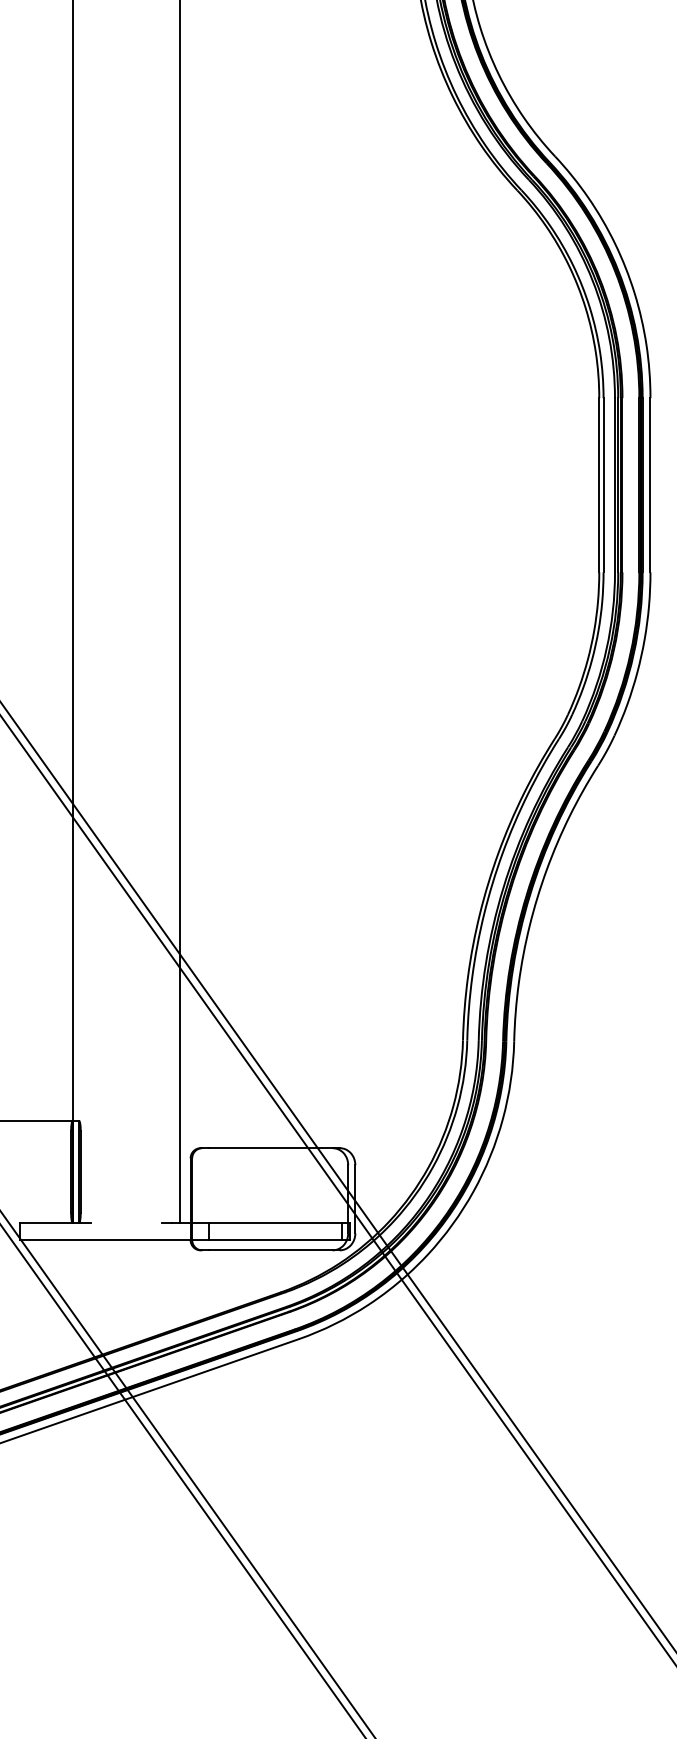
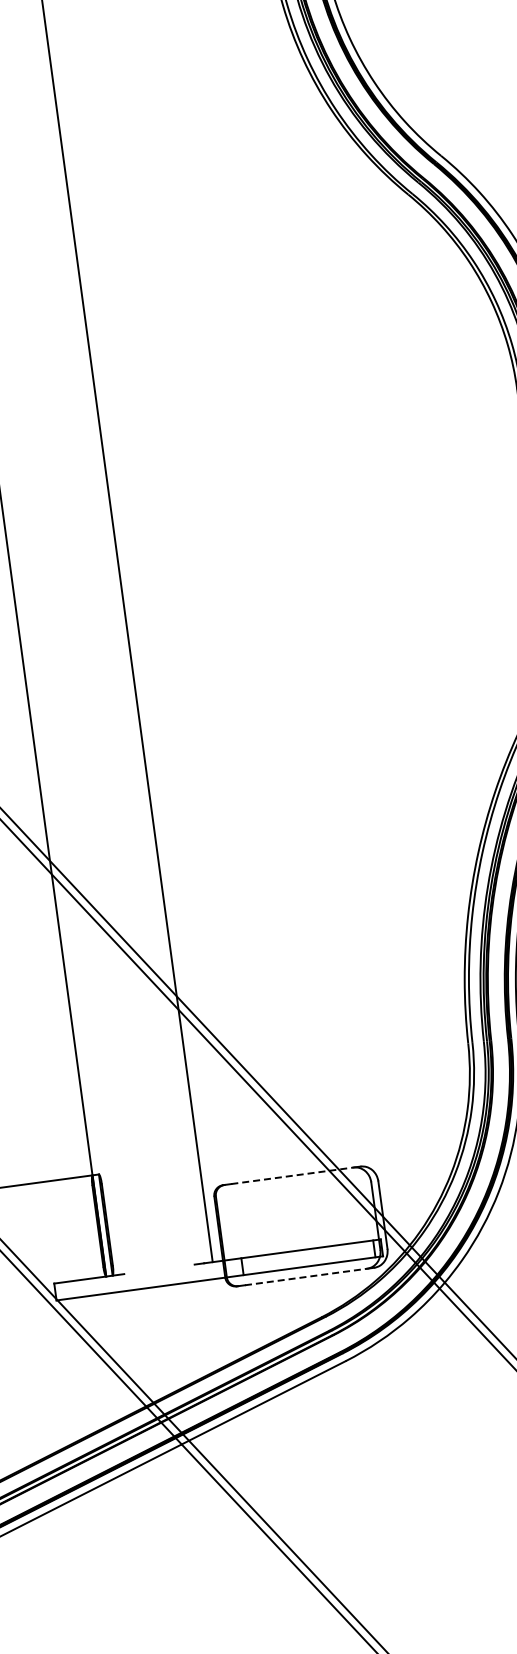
line: (270, 1148) -> (292, 1176), solid -> dashed
line: (270, 1250) -> (305, 1277), solid -> dashed

